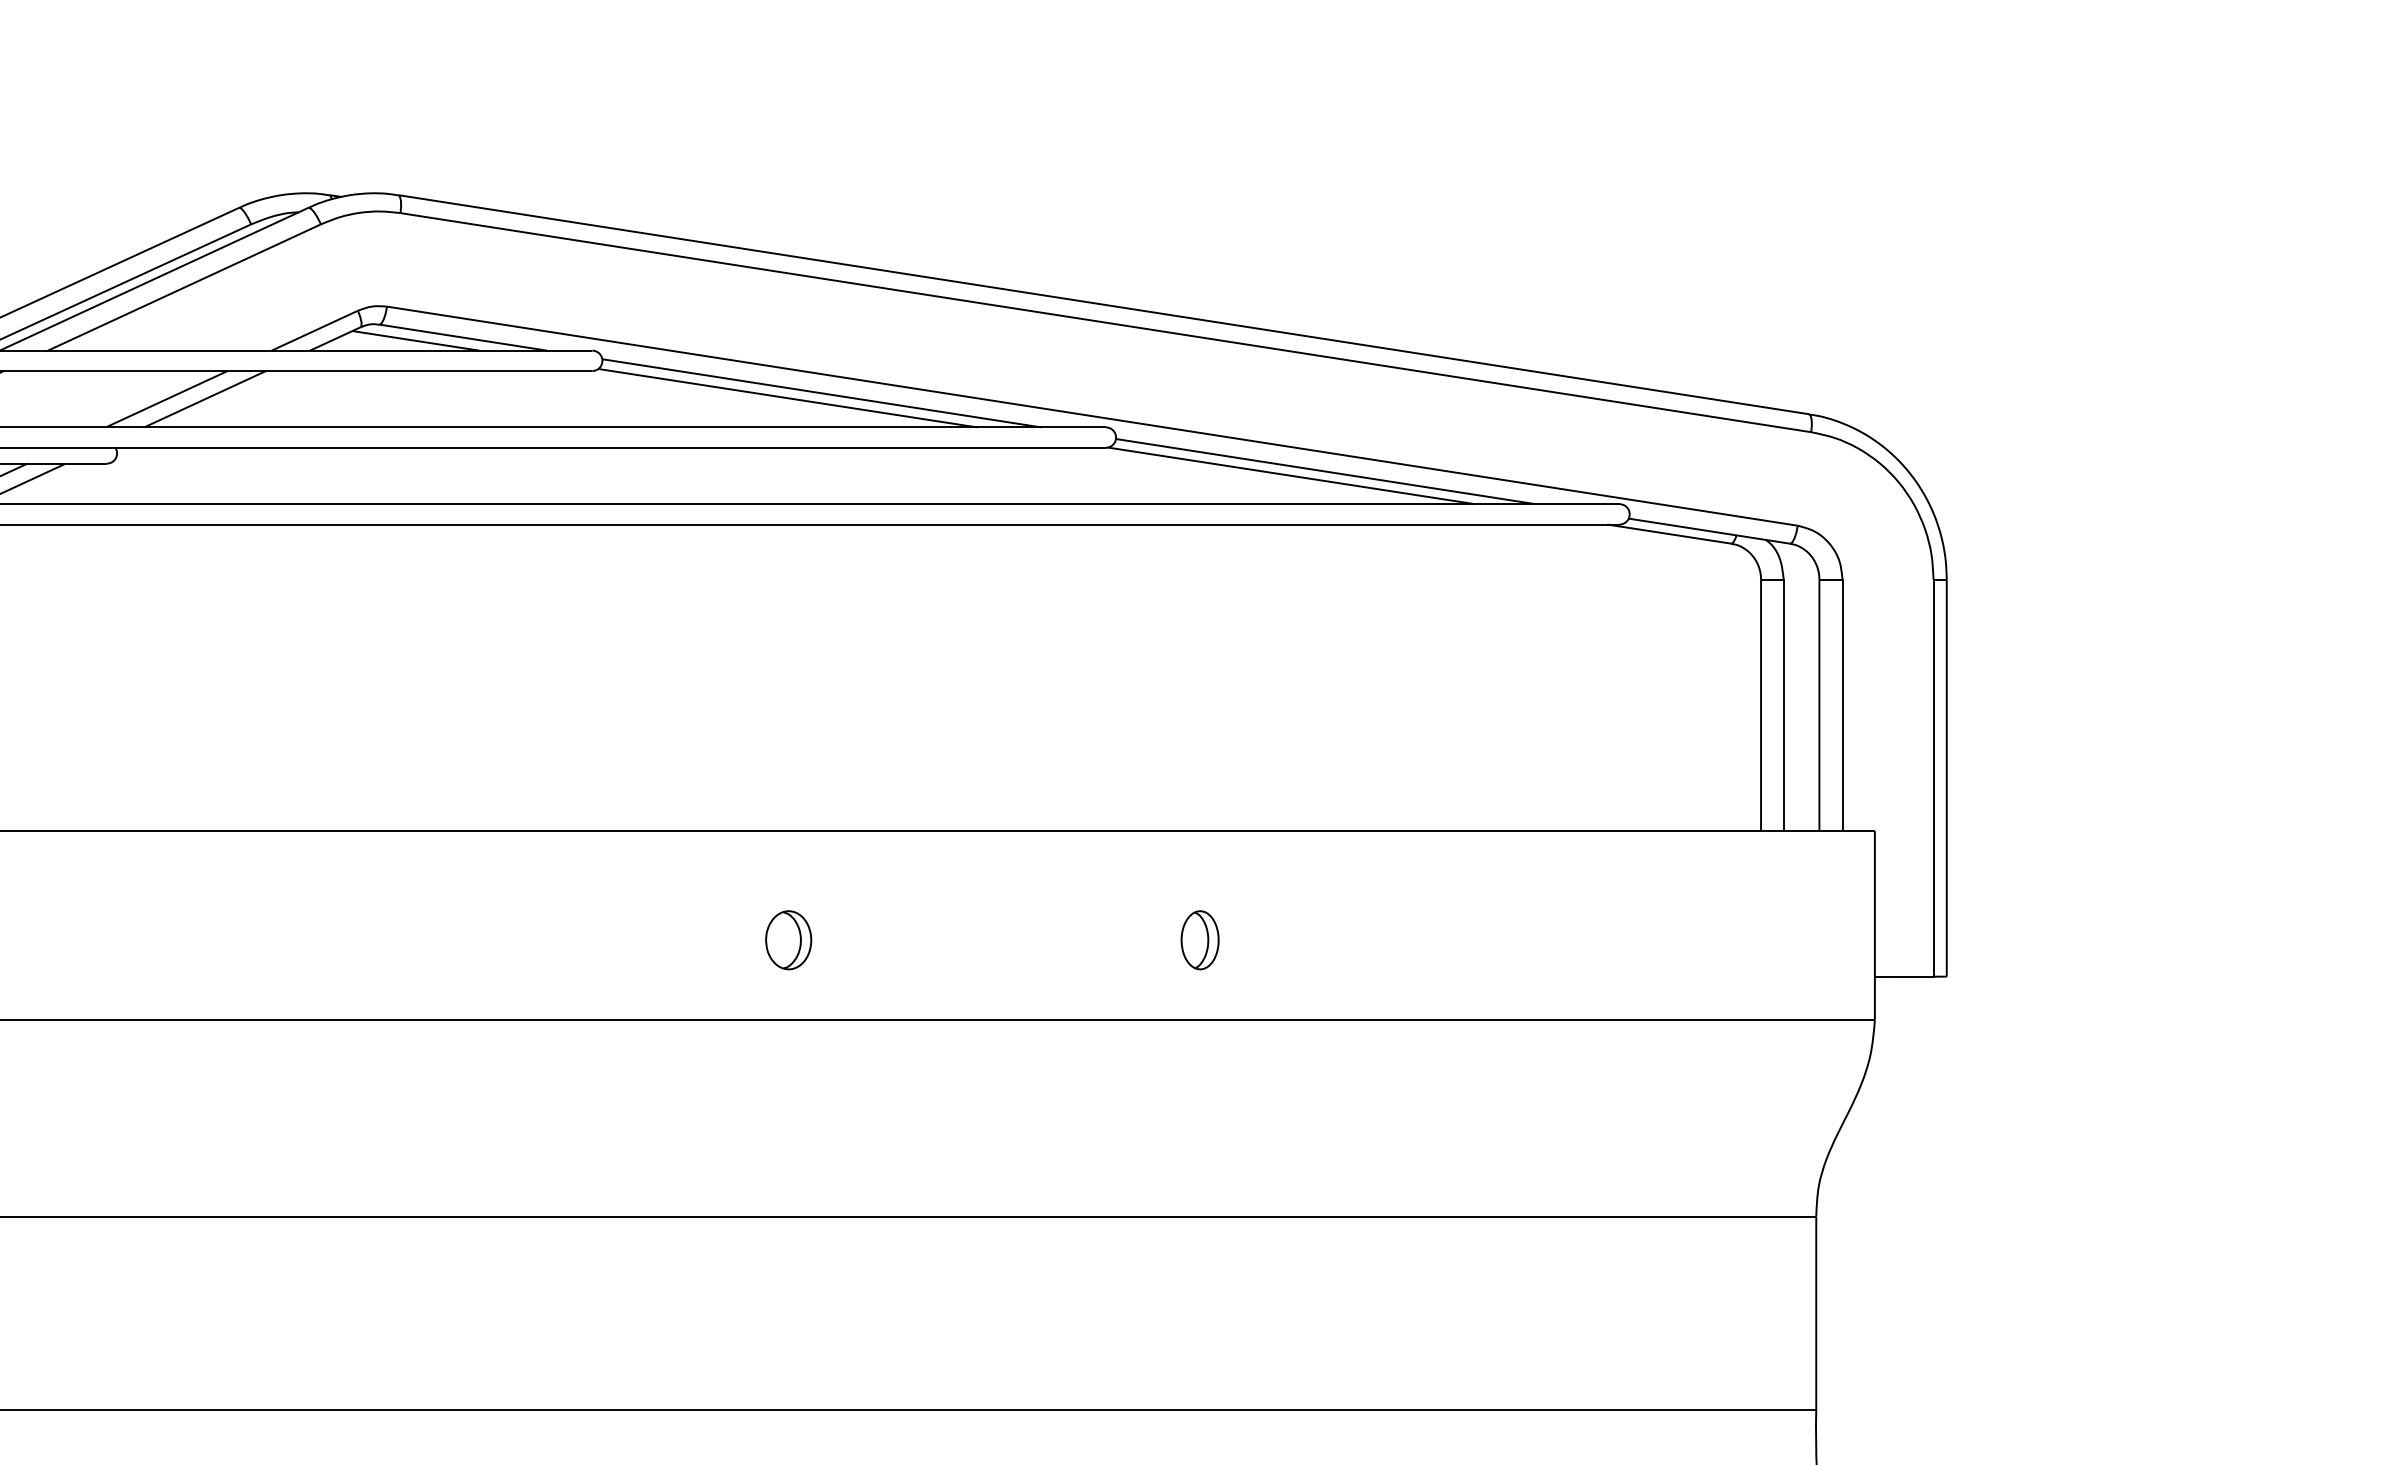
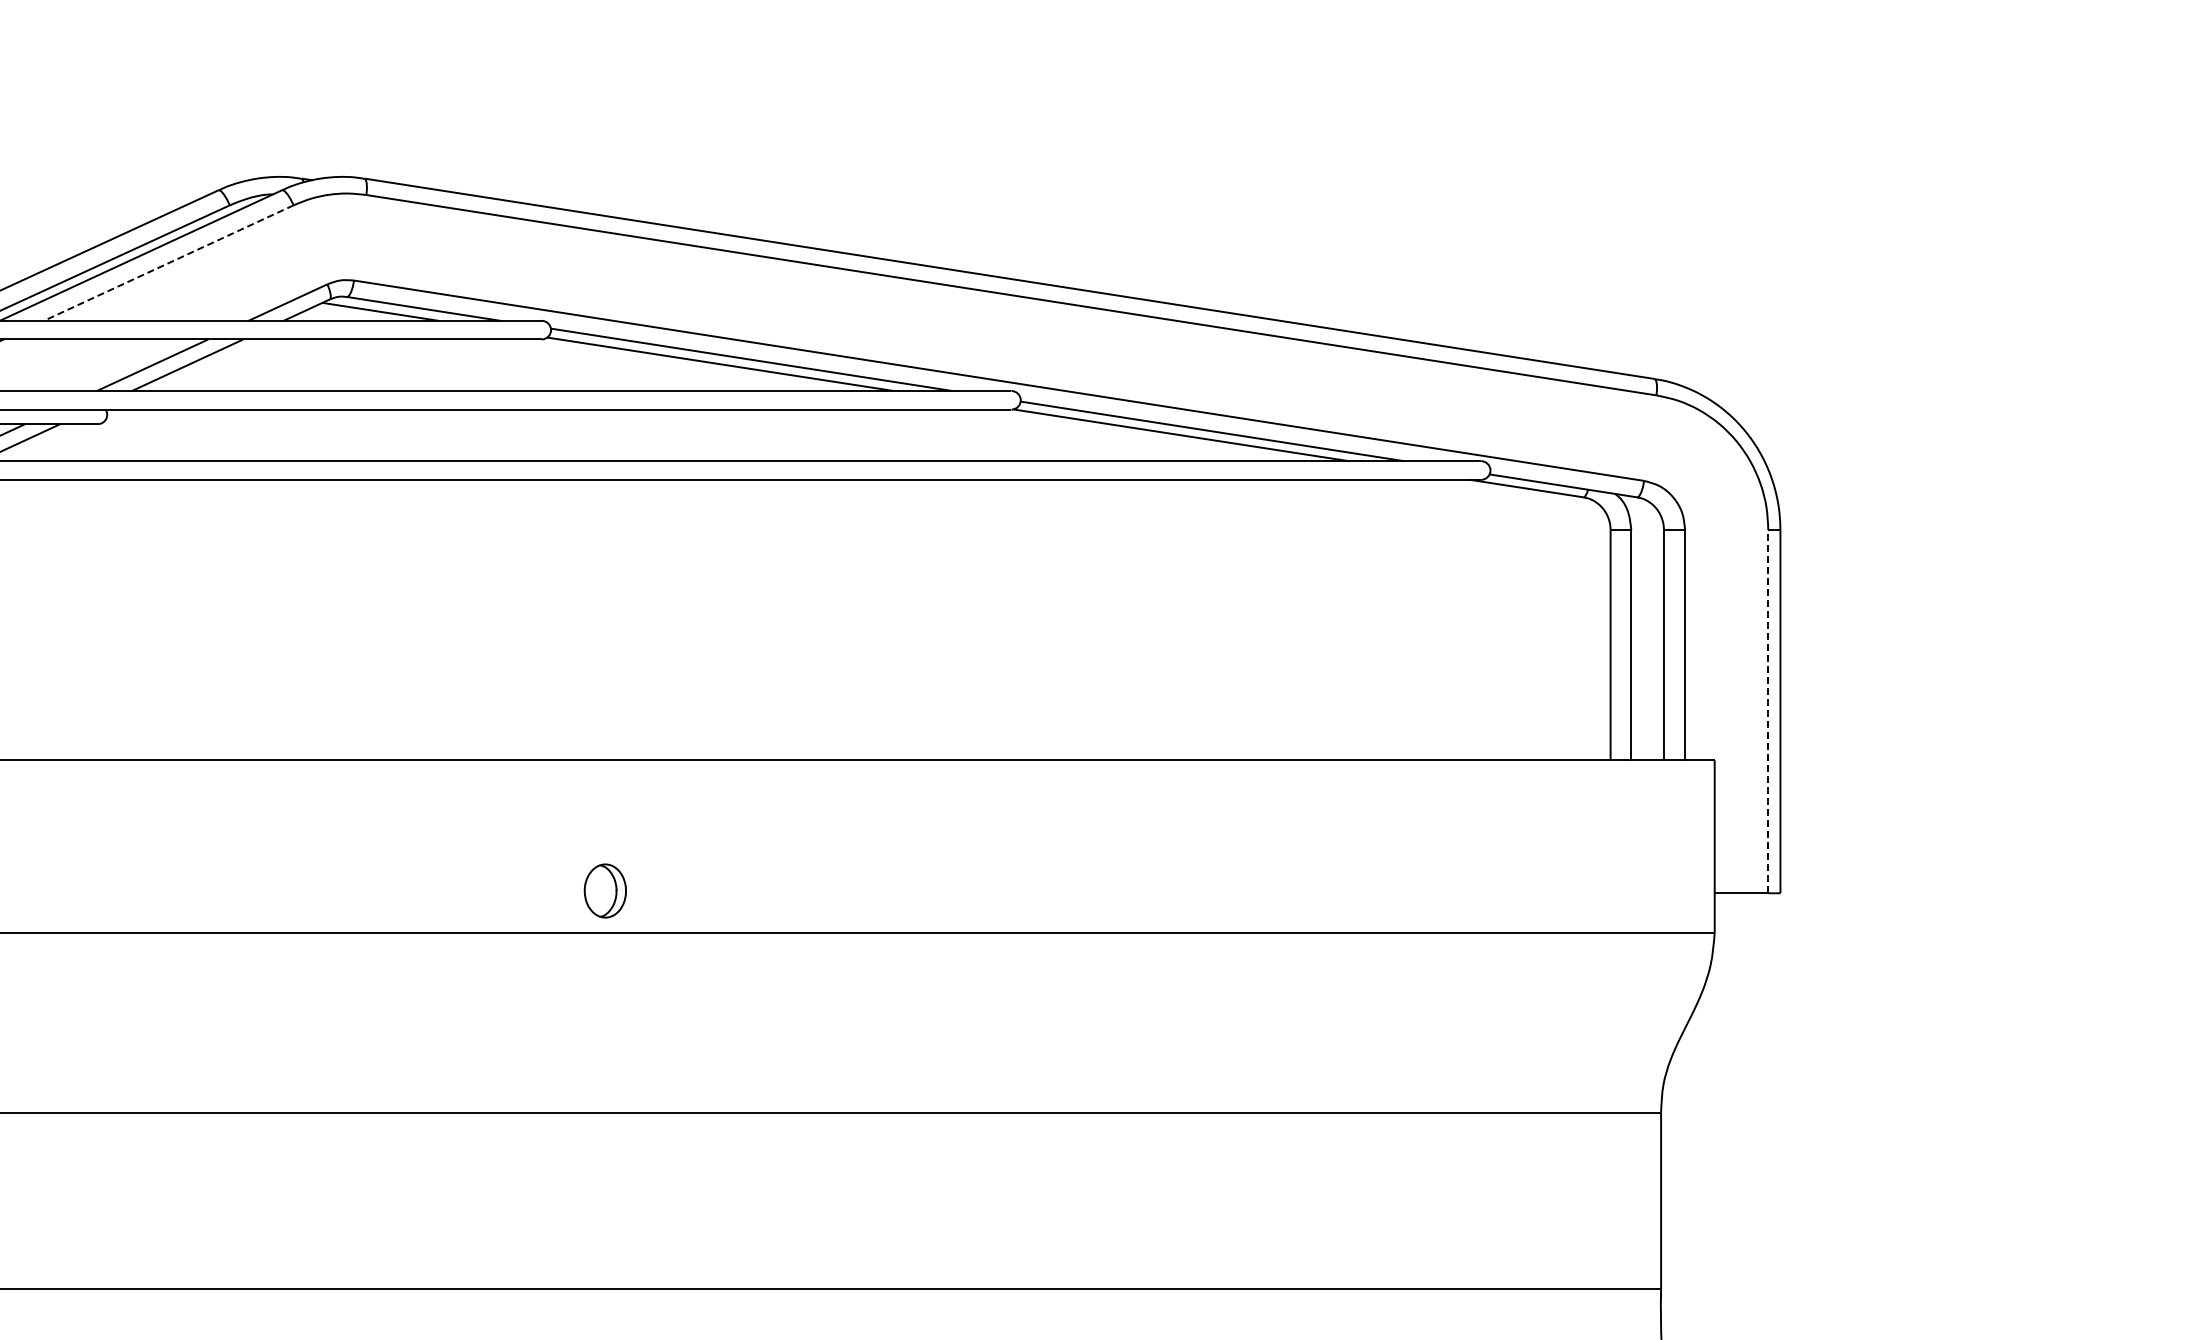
line: (184, 287) -> (168, 263), solid -> dashed
line: (1933, 777) -> (1768, 711), solid -> dashed
part: (787, 939) -> (604, 890), moved
part: (1199, 939) -> (1097, 859), removed

